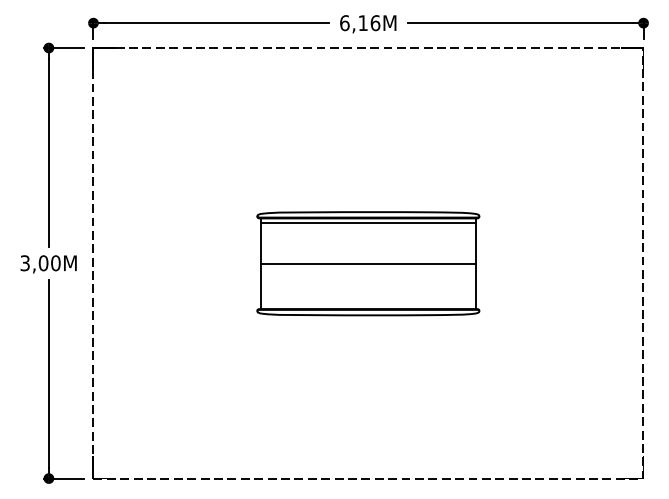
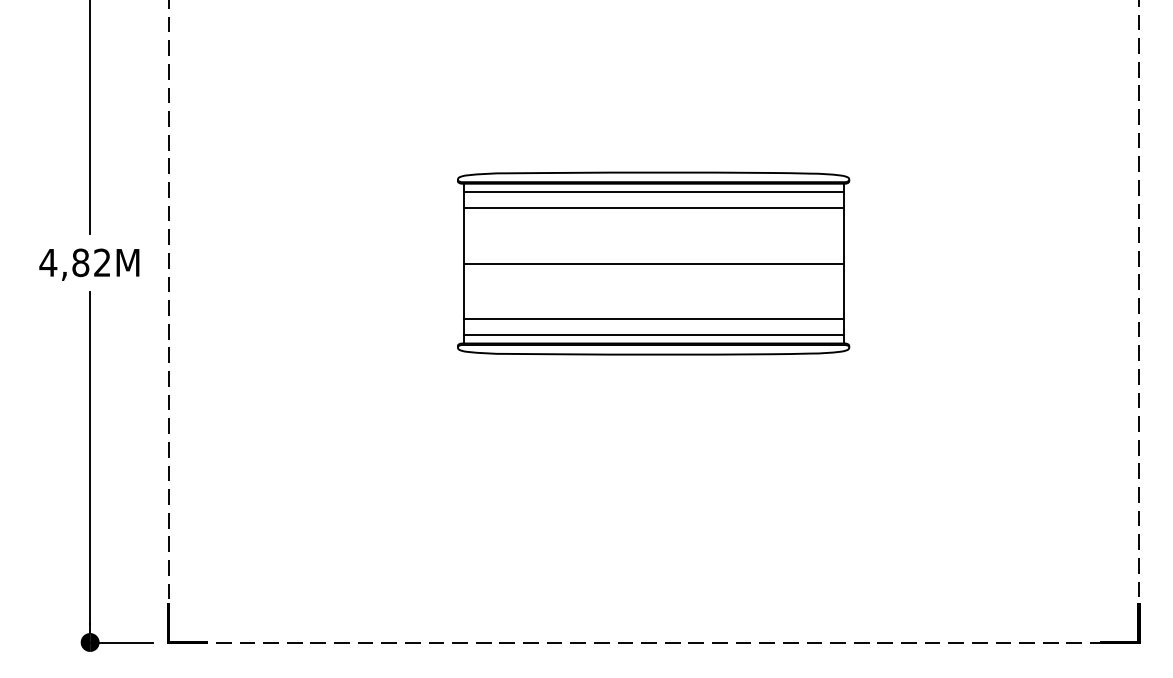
line: (368, 232) -> (653, 208), added
text: (40, 263) -> (75, 263), 3,00M -> 4,82M
line: (368, 295) -> (653, 319), added
line: (368, 304) -> (653, 335), added

